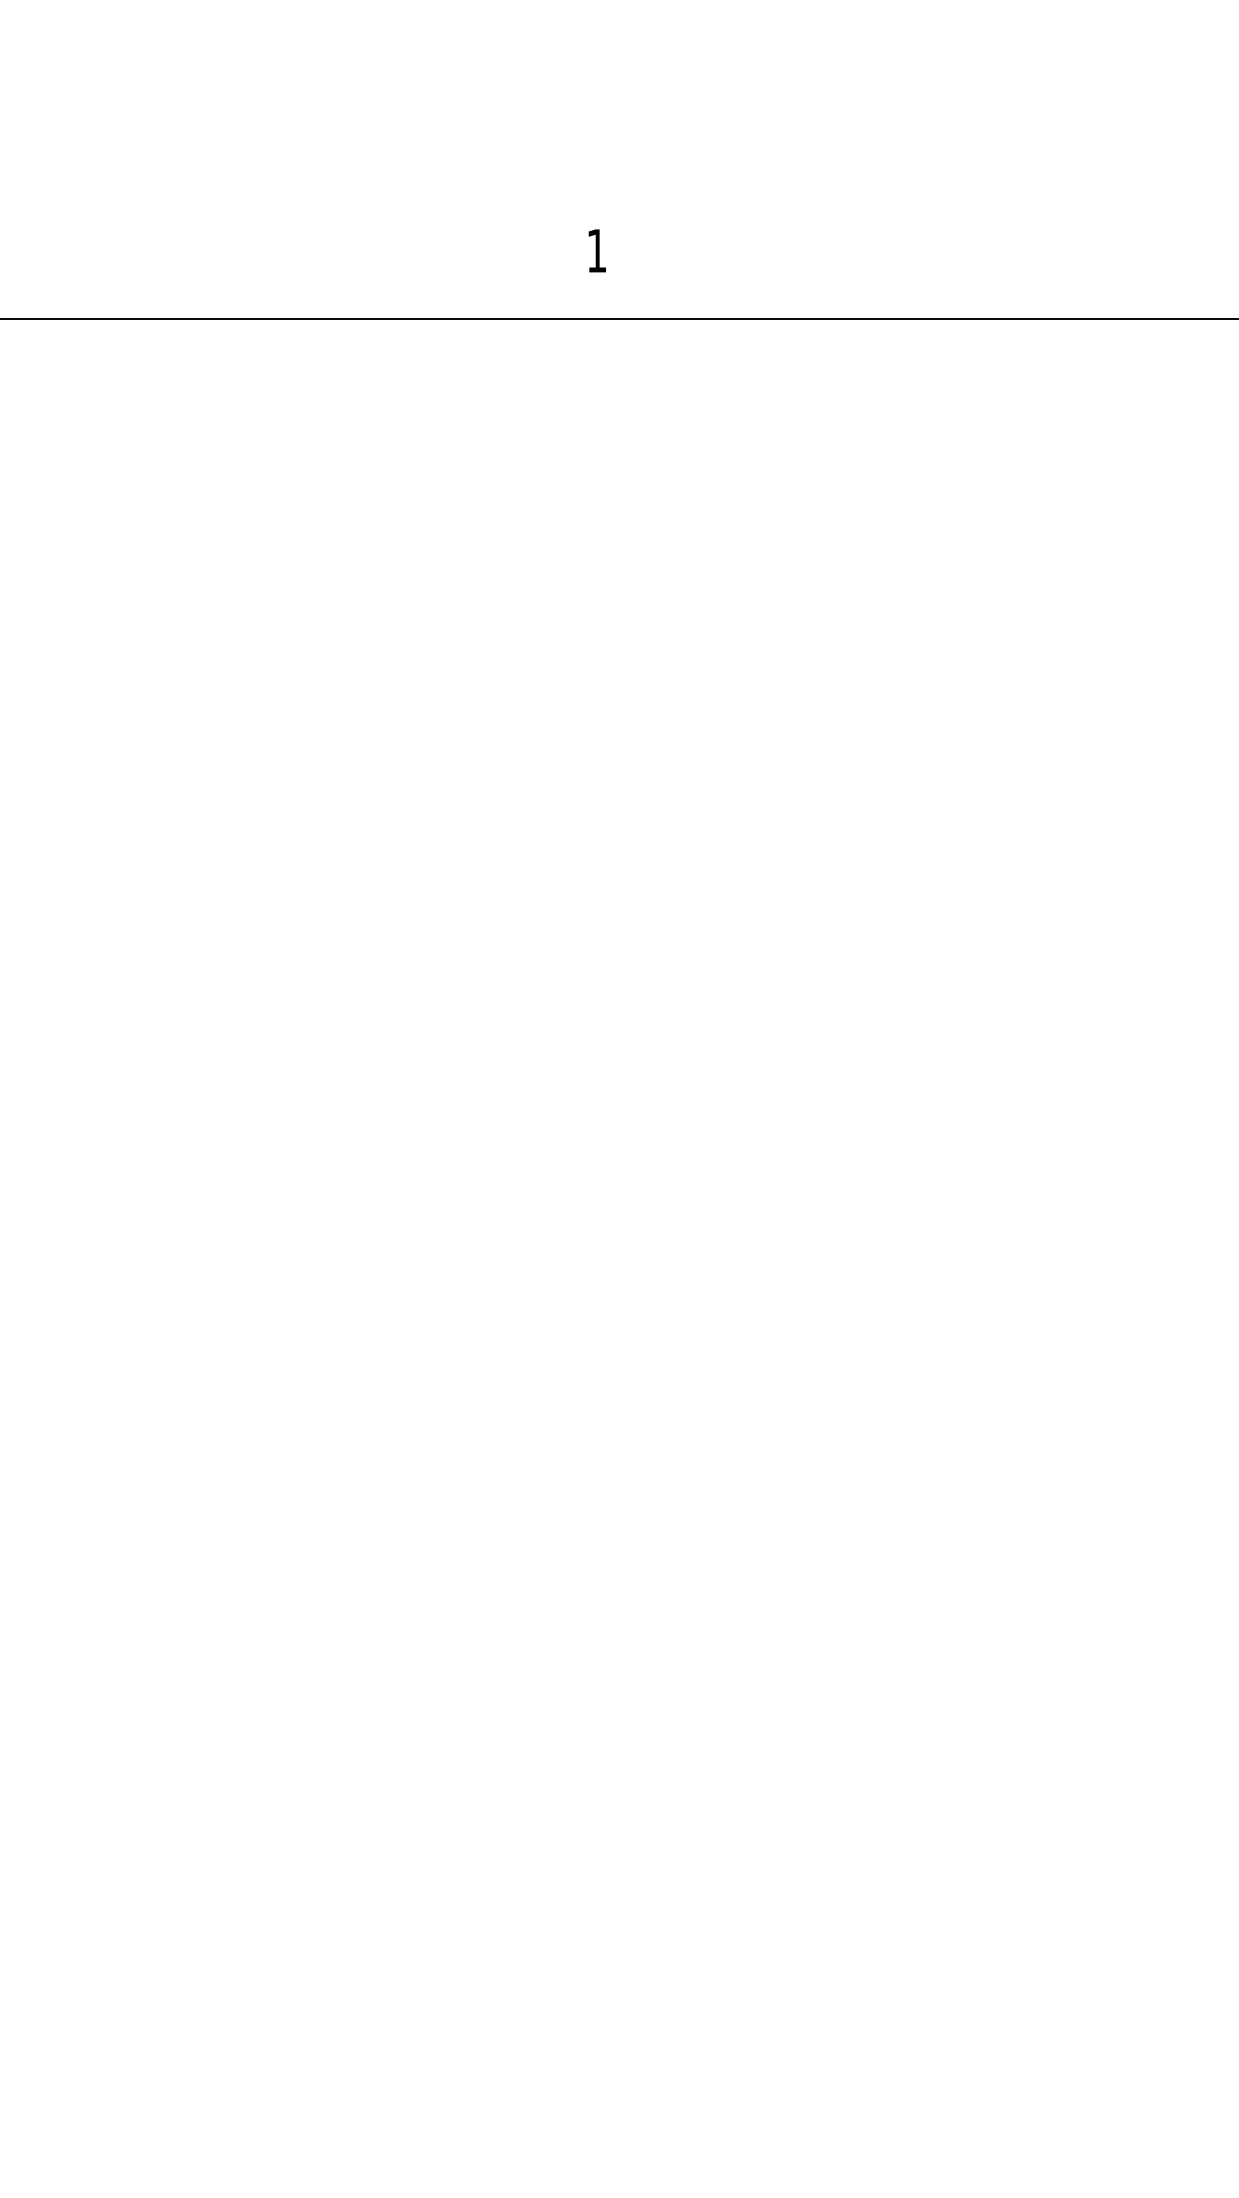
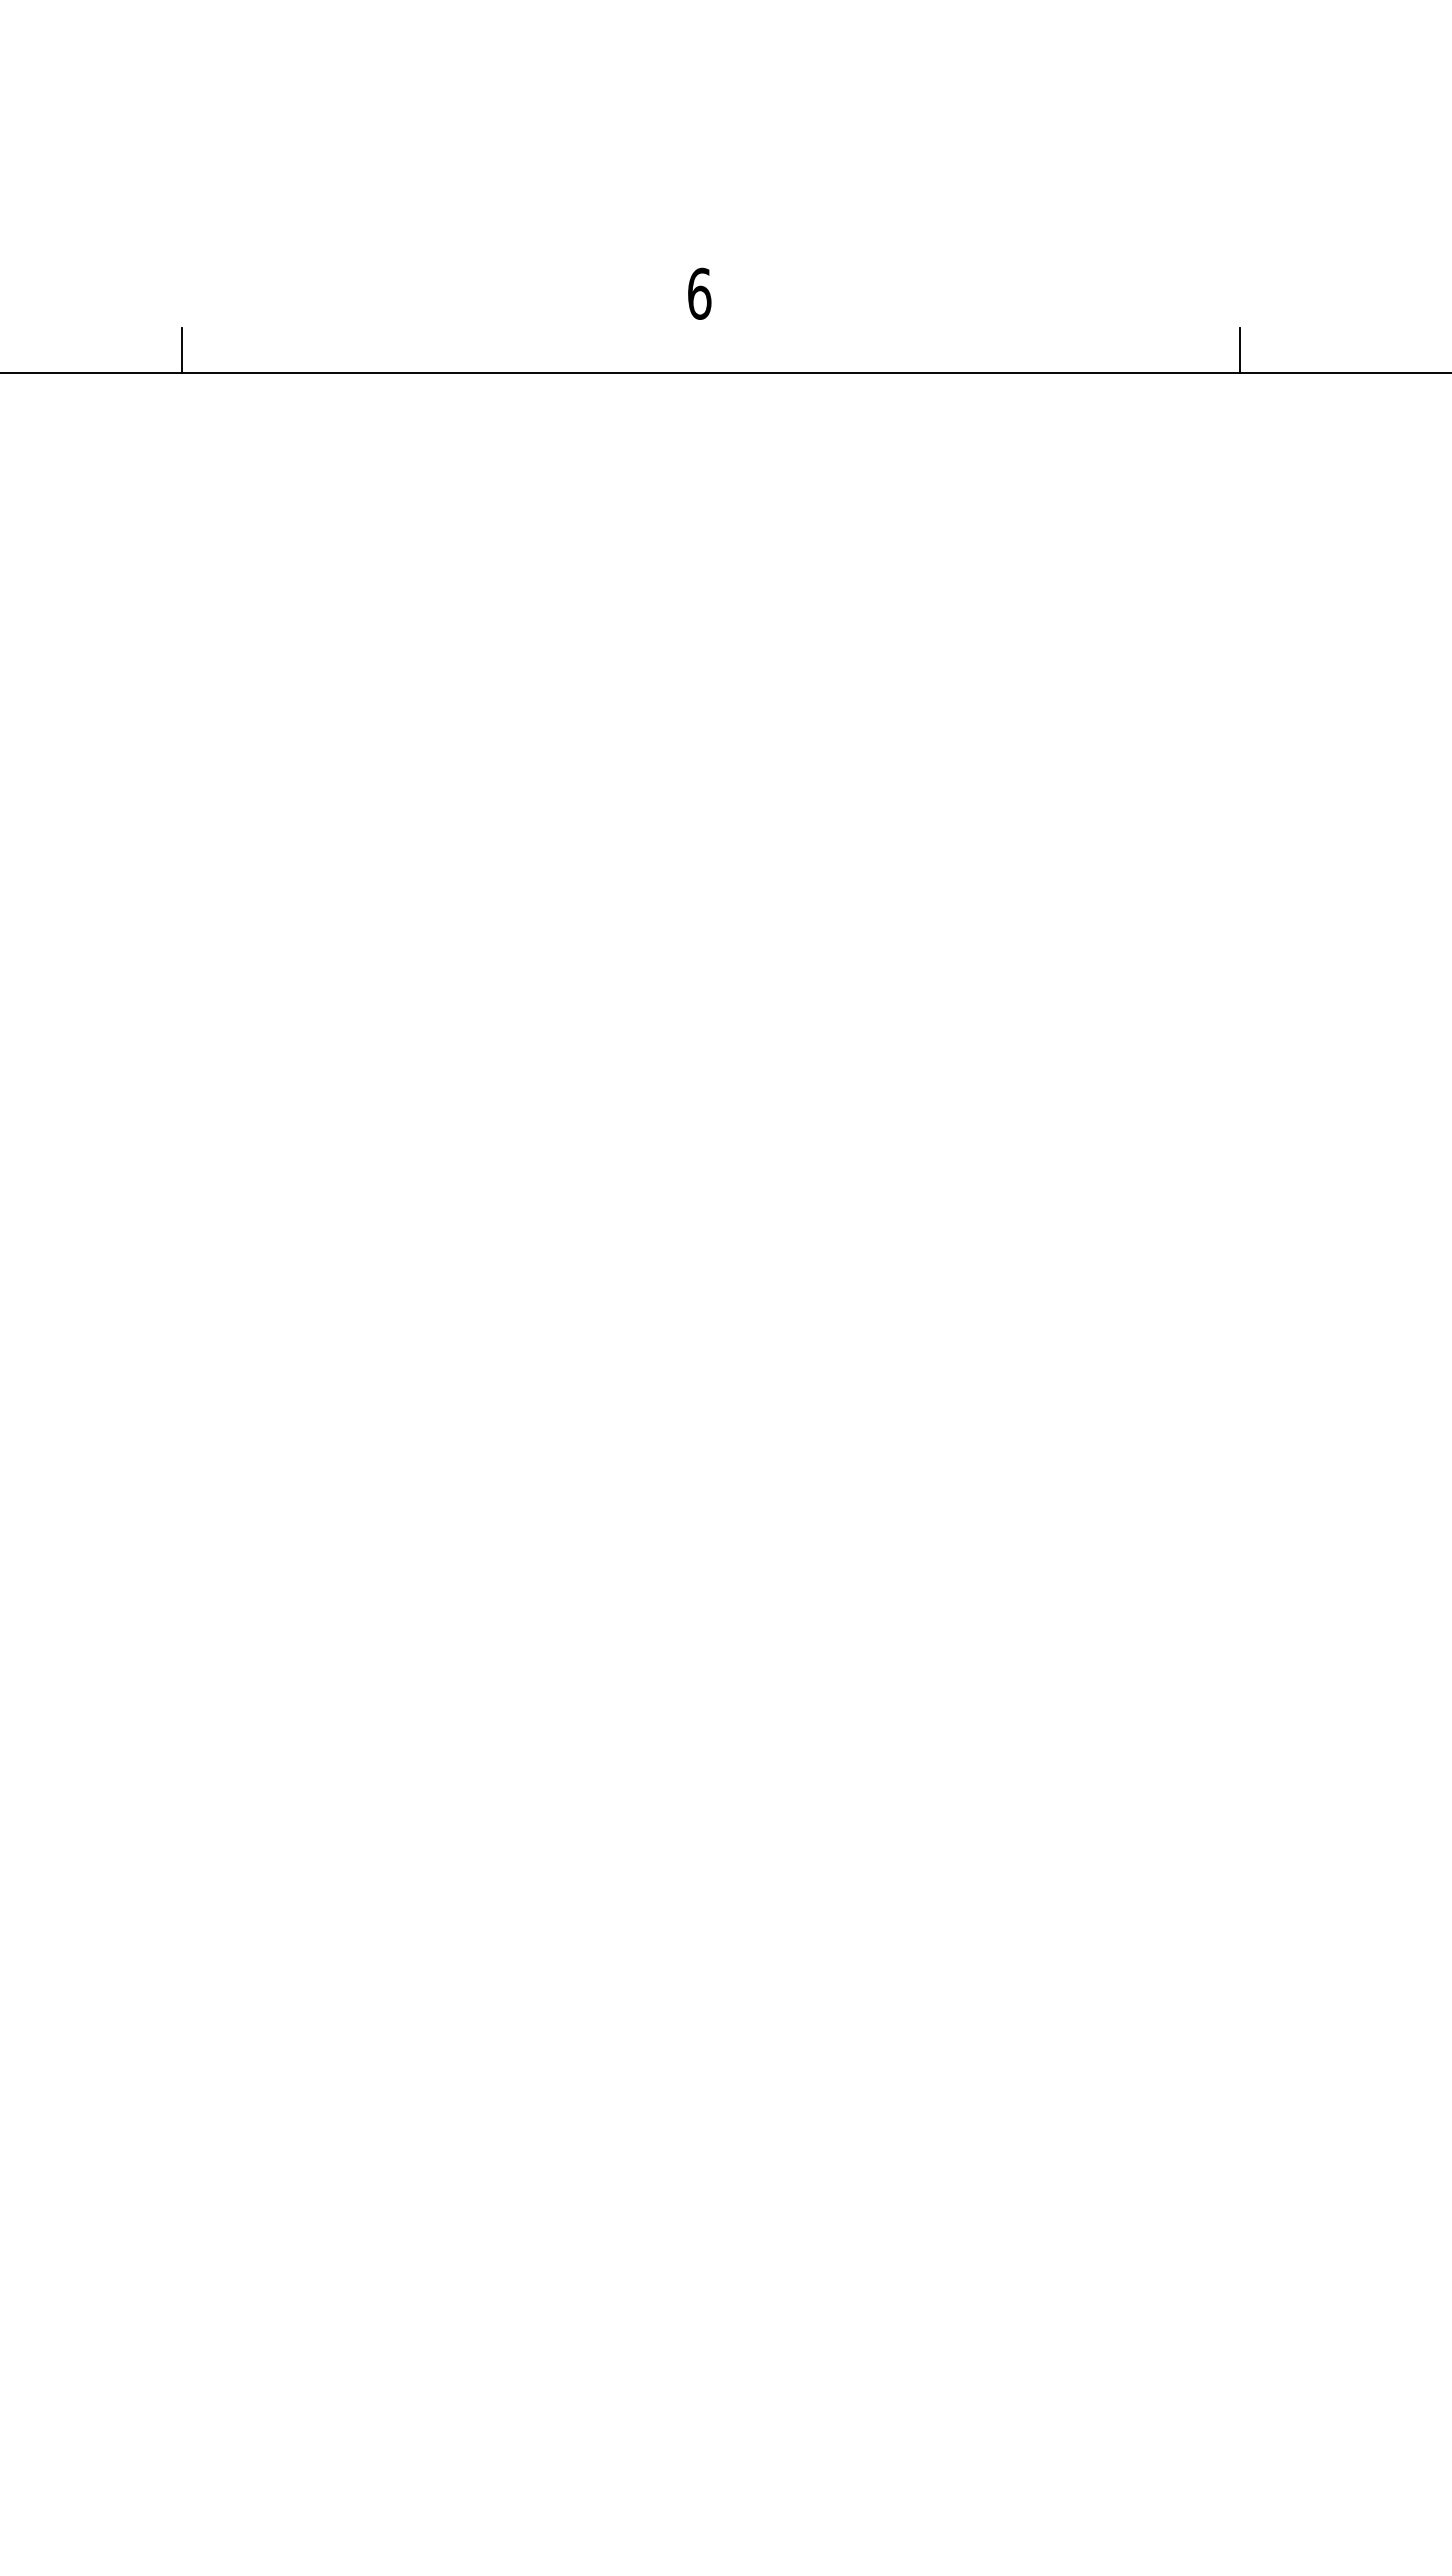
text: (596, 250) -> (699, 293), 1 -> 6
line: (155, 299) -> (182, 350), added
line: (1058, 299) -> (1240, 350), added

